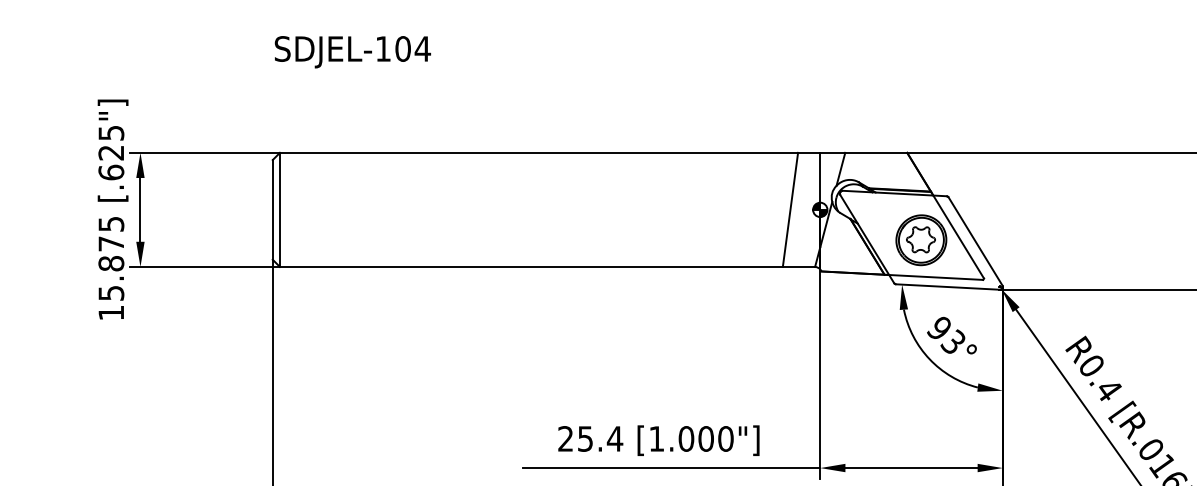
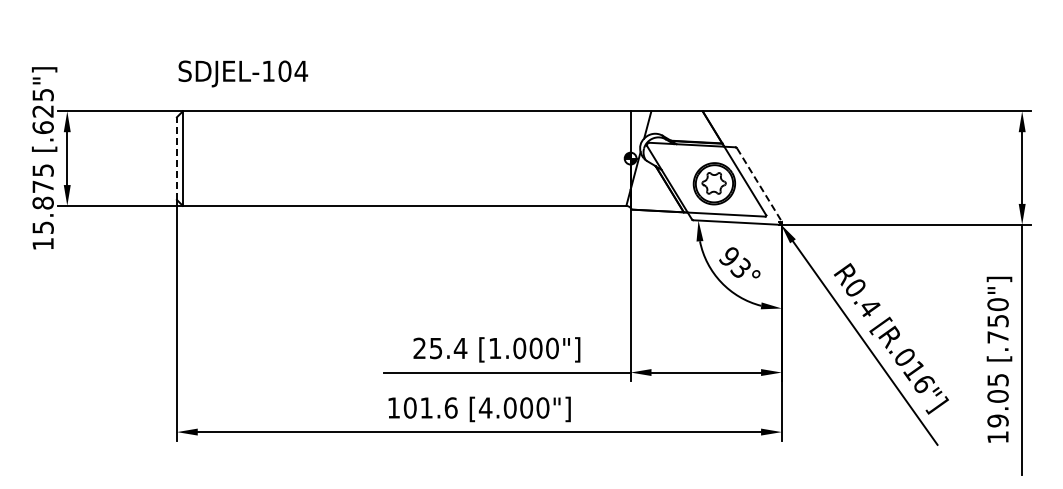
text: (353, 51) -> (243, 73), moved
line: (272, 209) -> (176, 158), solid -> dashed
line: (789, 209) -> (605, 158), removed
line: (975, 241) -> (759, 184), solid -> dashed

